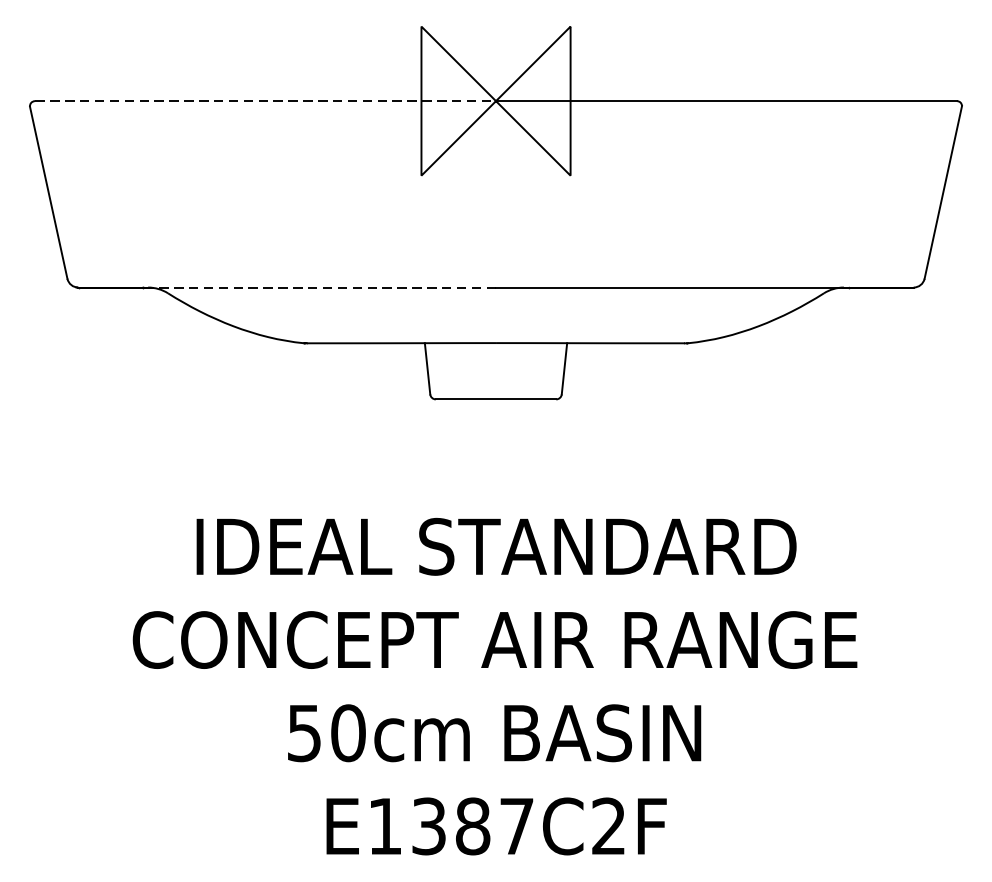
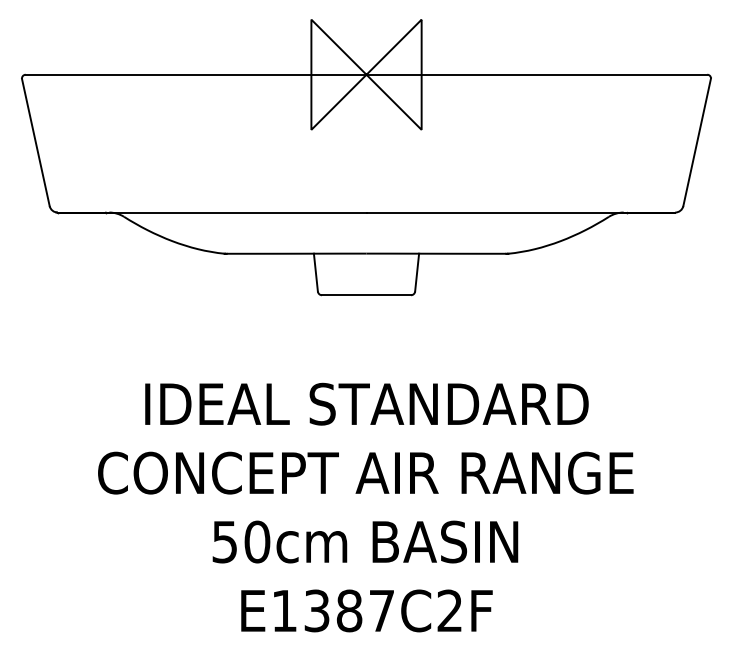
line: (266, 100) -> (196, 74), dashed -> solid
line: (321, 287) -> (237, 212), dashed -> solid

